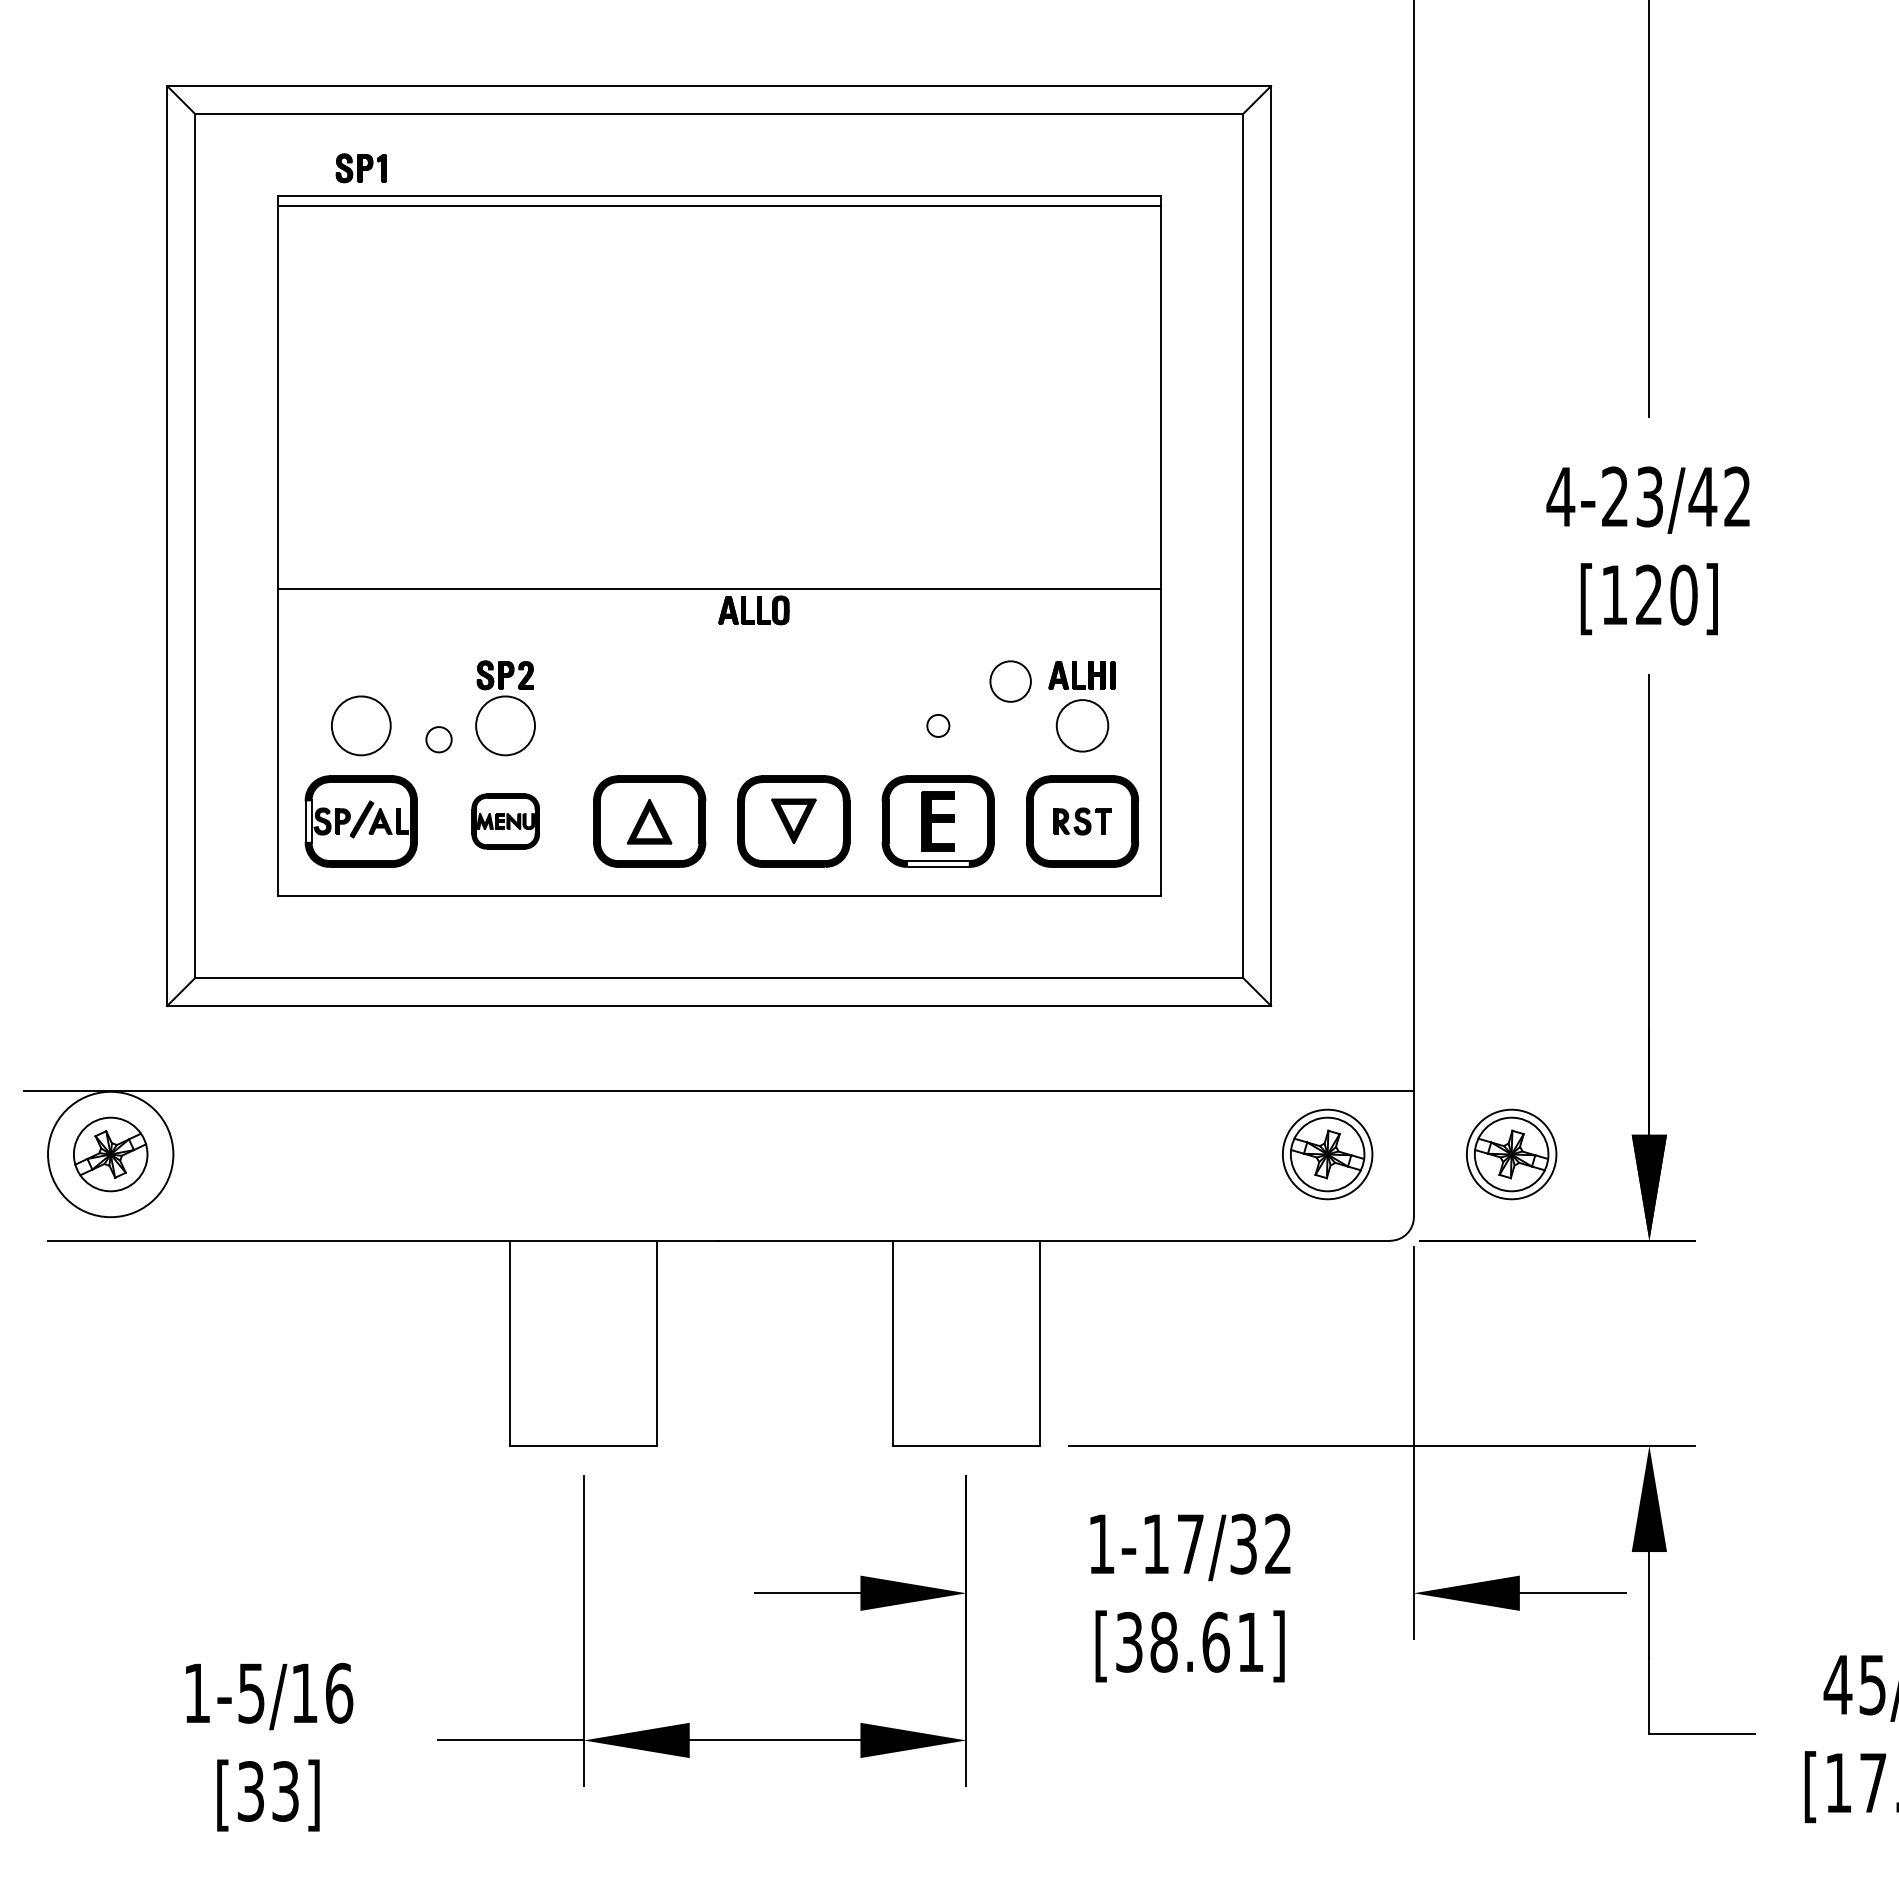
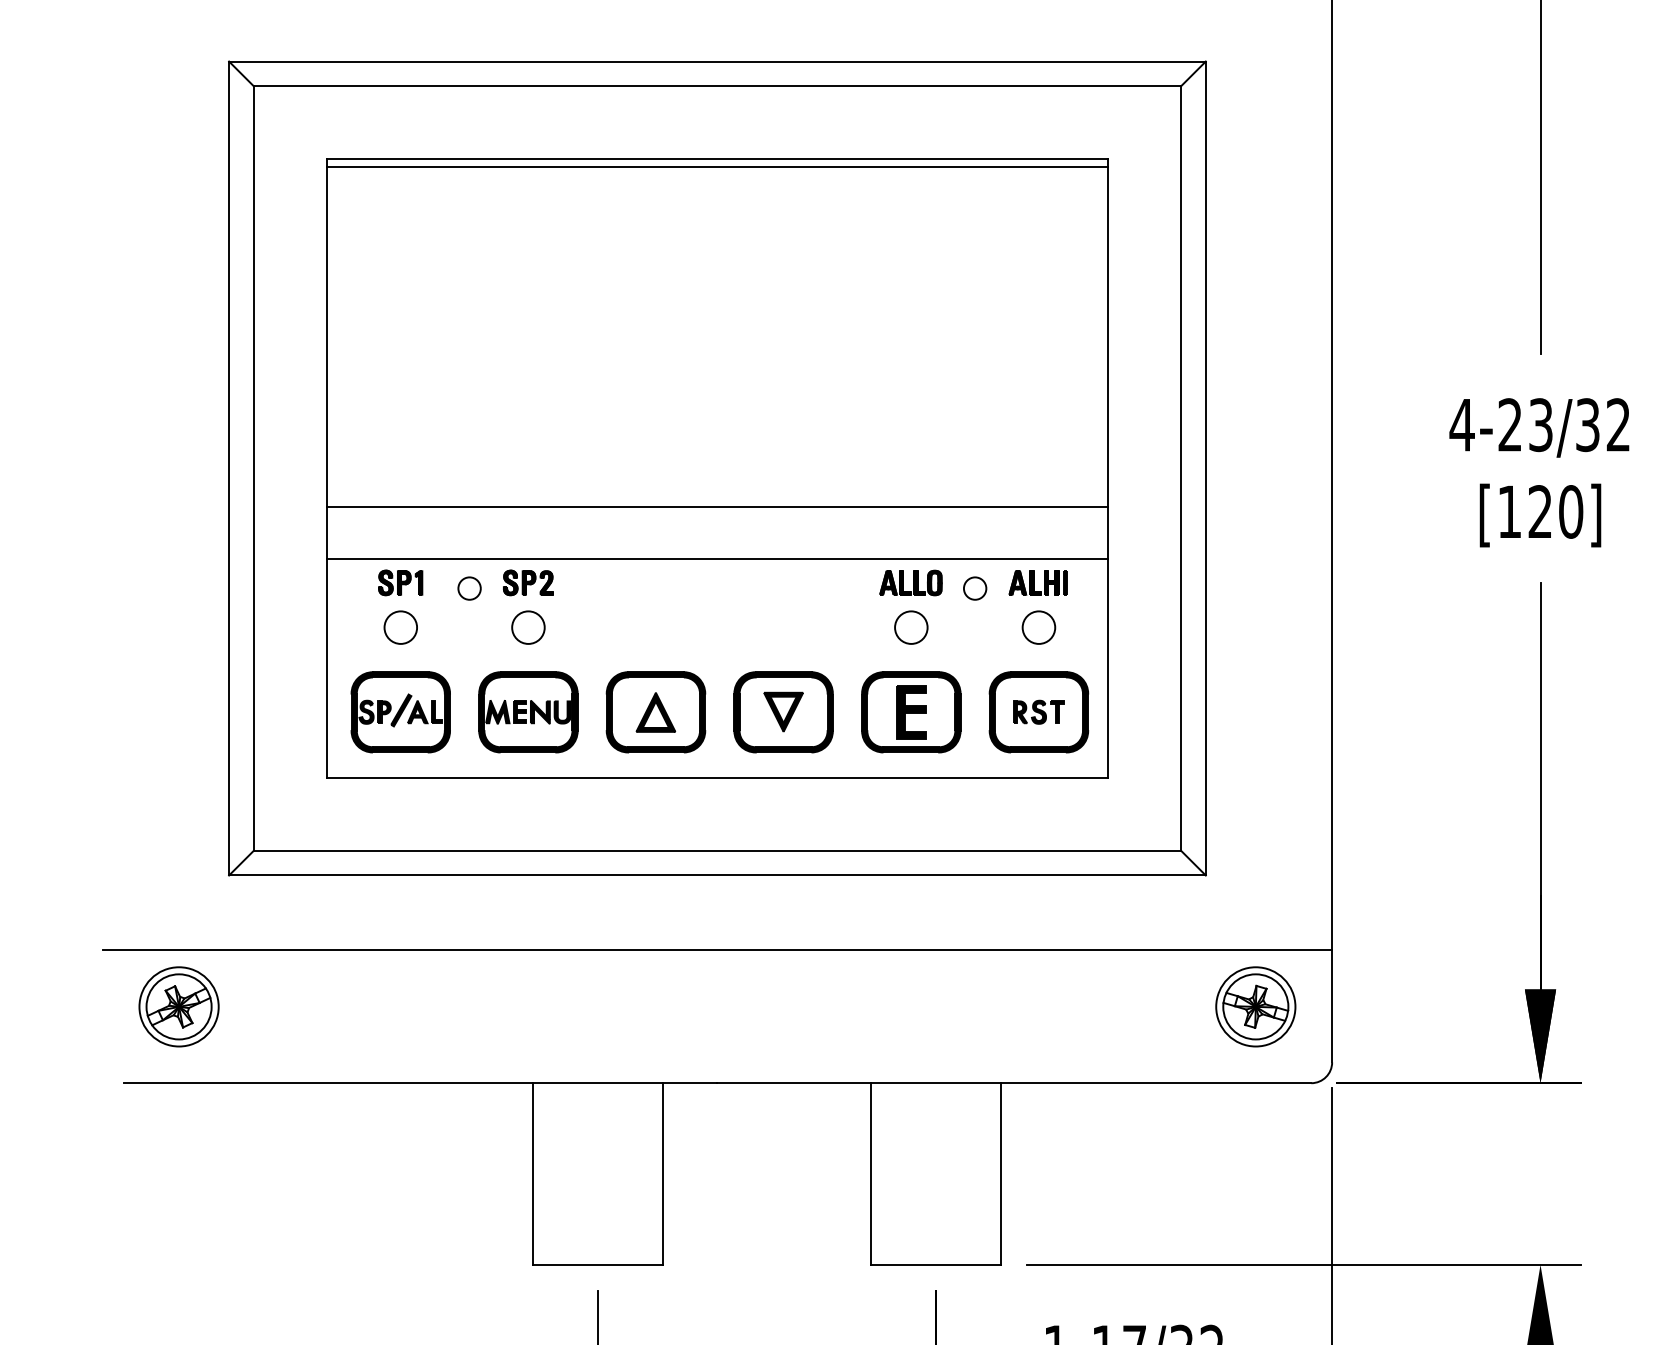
part: (360, 168) -> (400, 583), moved
text: (1702, 496) -> (1587, 424), 4-23/42 -> 4-23/32
part: (753, 610) -> (910, 583), moved
line: (718, 647) -> (716, 558), added
circle: (1009, 681) -> (974, 588), size x0.62
circle: (360, 725) -> (400, 627), size x0.62
circle: (505, 725) -> (528, 627), size x0.62
circle: (938, 725) -> (911, 627), size x1.67
circle: (1082, 725) -> (1038, 627), size x0.71
circle: (438, 739) -> (469, 588), moved
fill: (308, 821) -> (354, 712), added
part: (505, 821) -> (528, 712), size x1.67
fill: (937, 863) -> (910, 749), added
circle: (110, 1154) -> (178, 1006), size x0.71
part: (1511, 1154) -> (1418, 1006), removed

